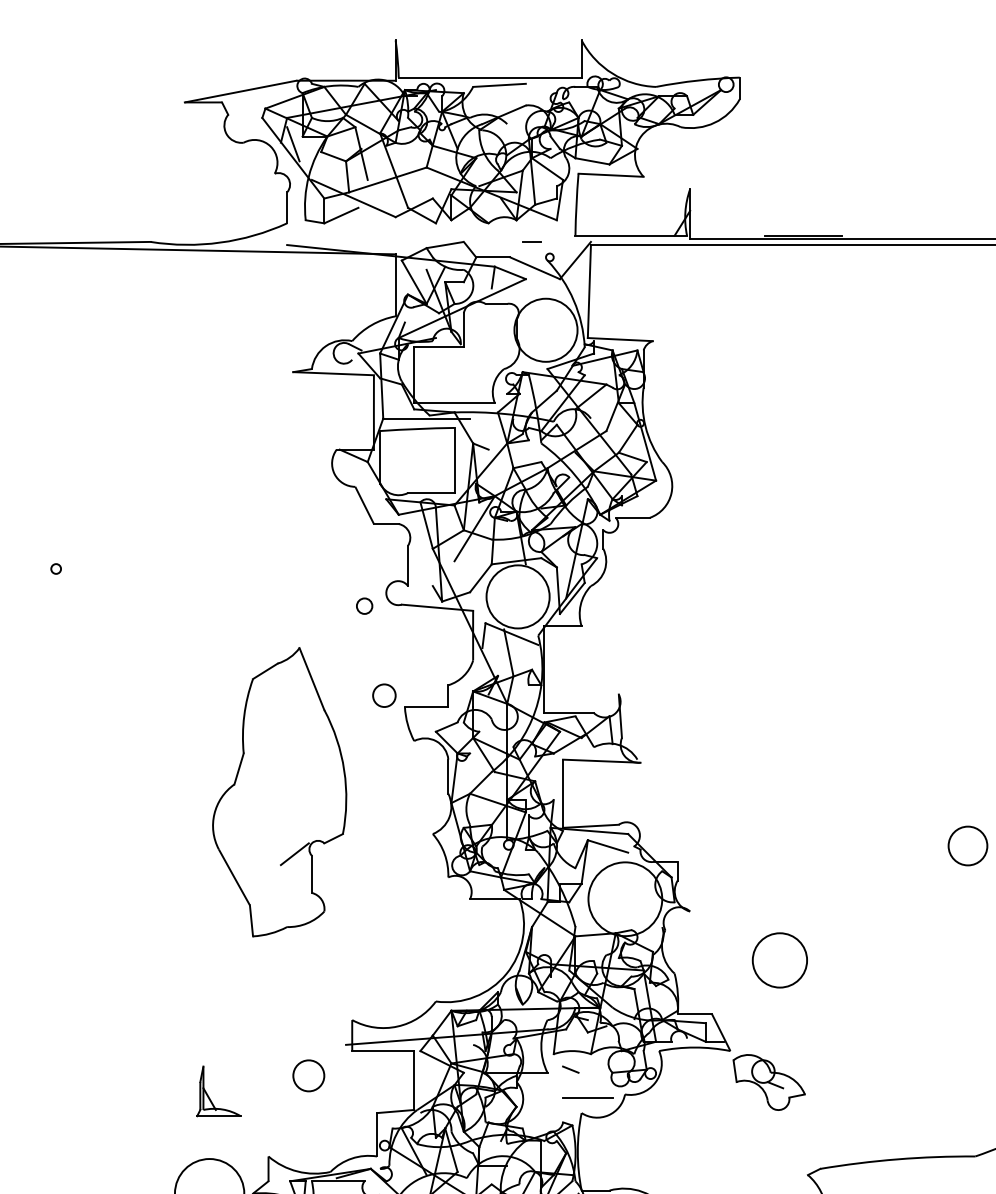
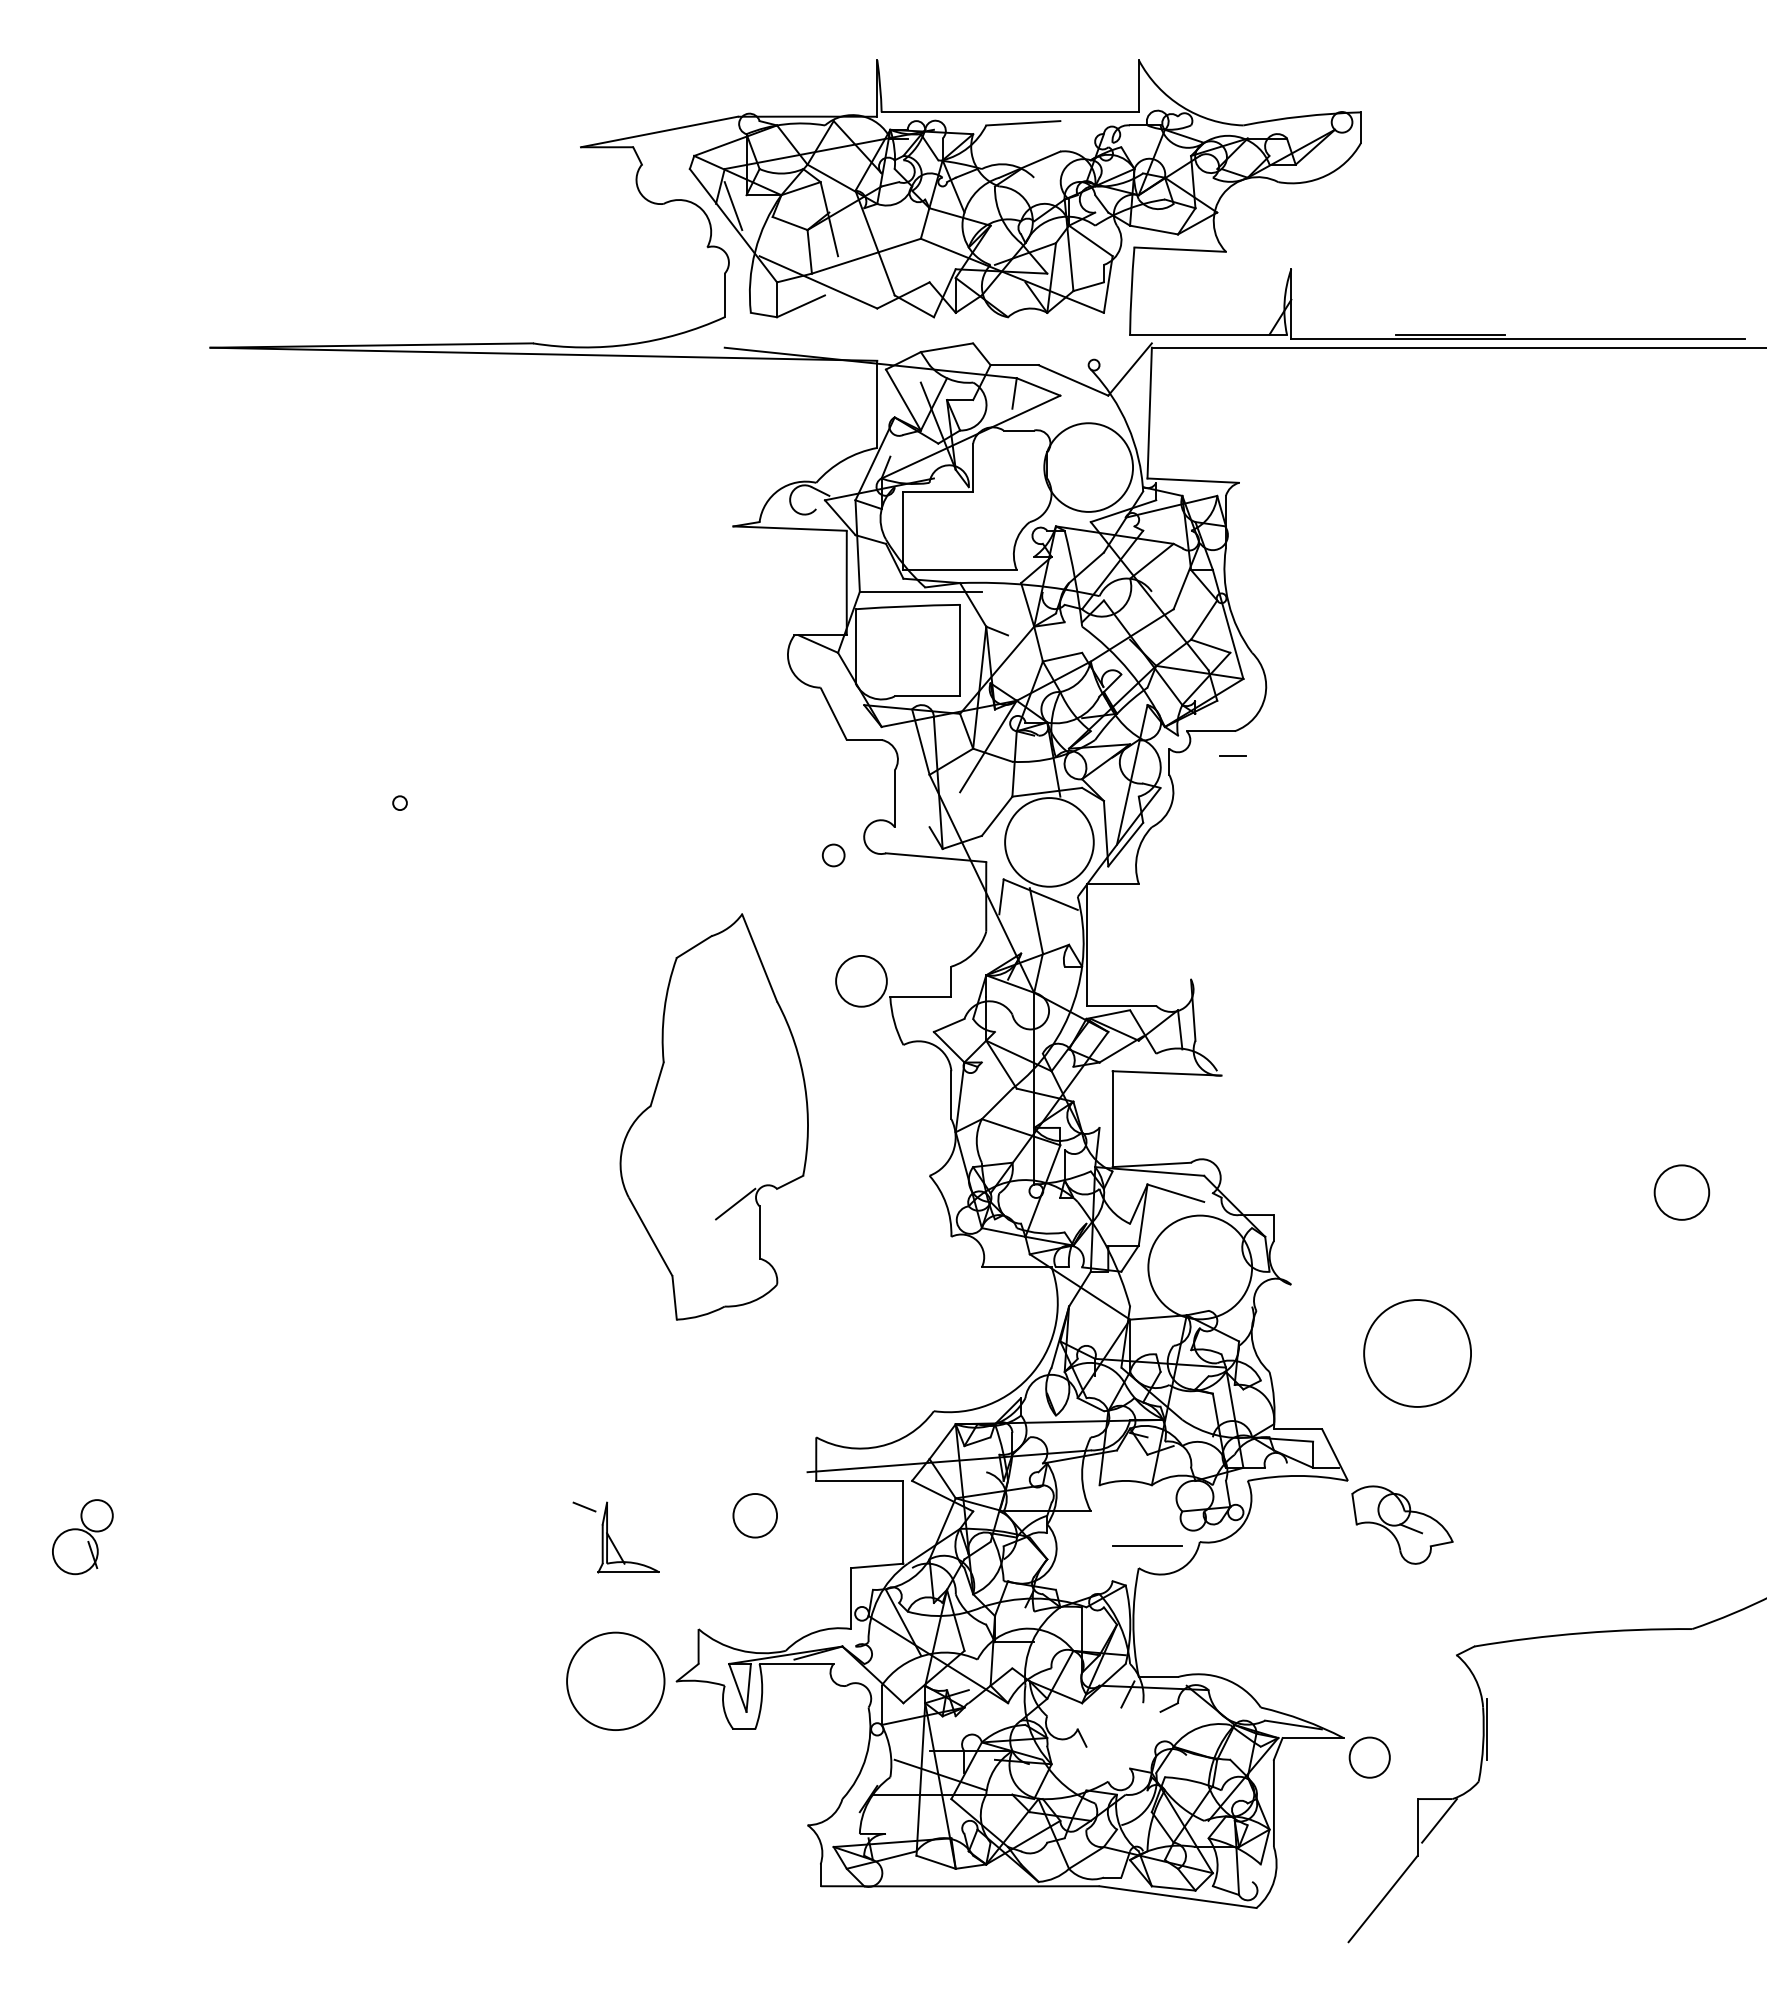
line: (531, 241) -> (1232, 755), moved
circle: (384, 695) -> (861, 981), size x1.6
circle: (779, 960) -> (1417, 1353), size x1.4
line: (570, 1069) -> (584, 1506), moved

